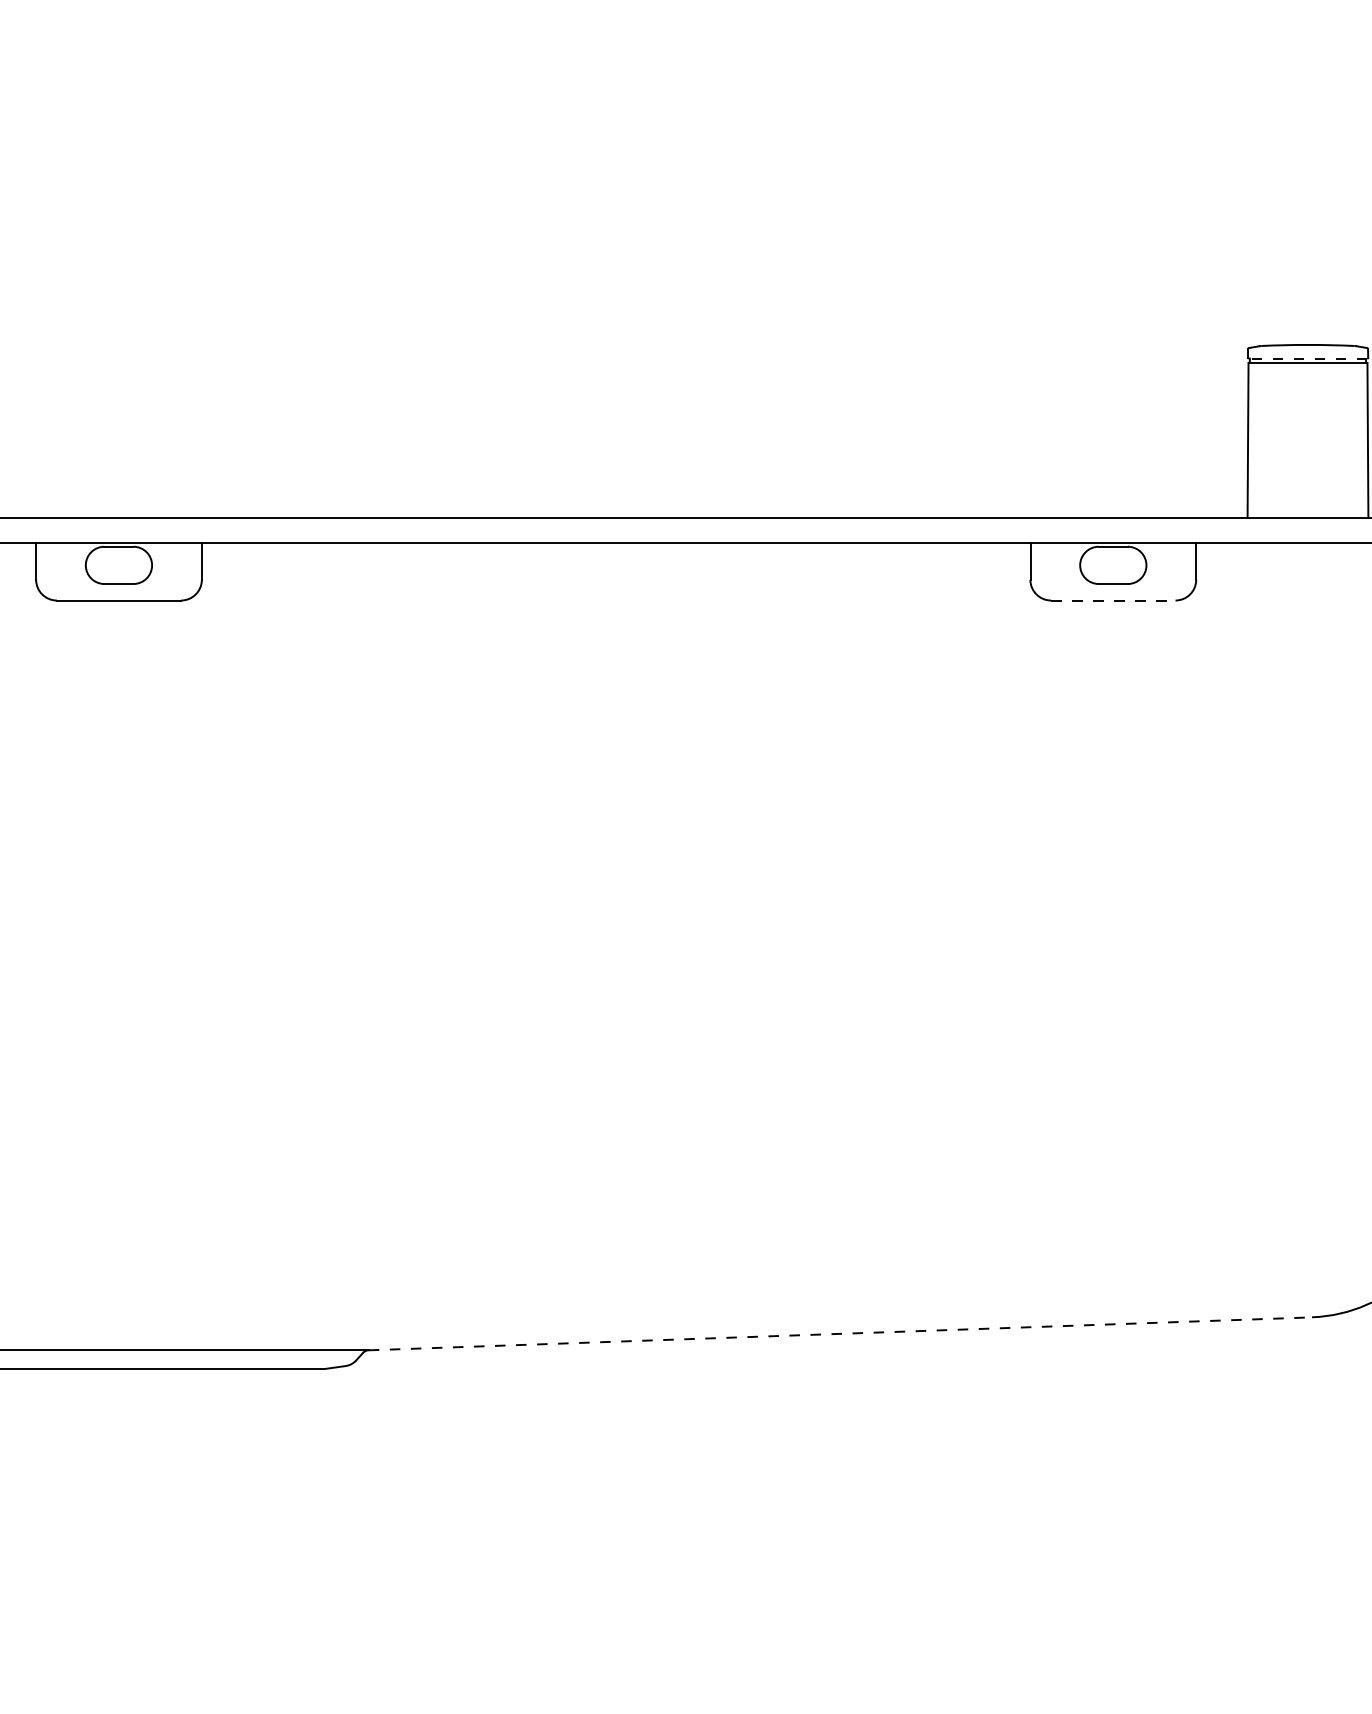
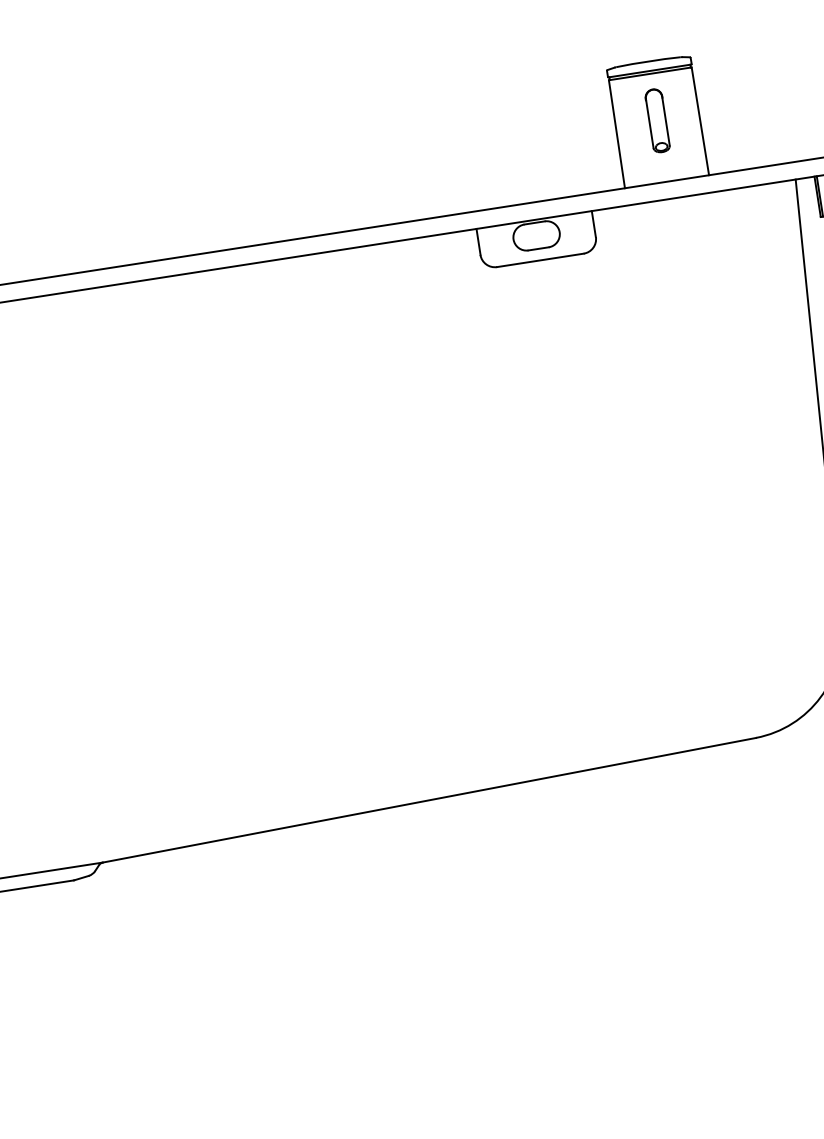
line: (1307, 358) -> (649, 70), dashed -> solid
part: (1307, 429) -> (657, 120), added
line: (1113, 600) -> (540, 260), dashed -> solid
line: (840, 1333) -> (429, 800), dashed -> solid

